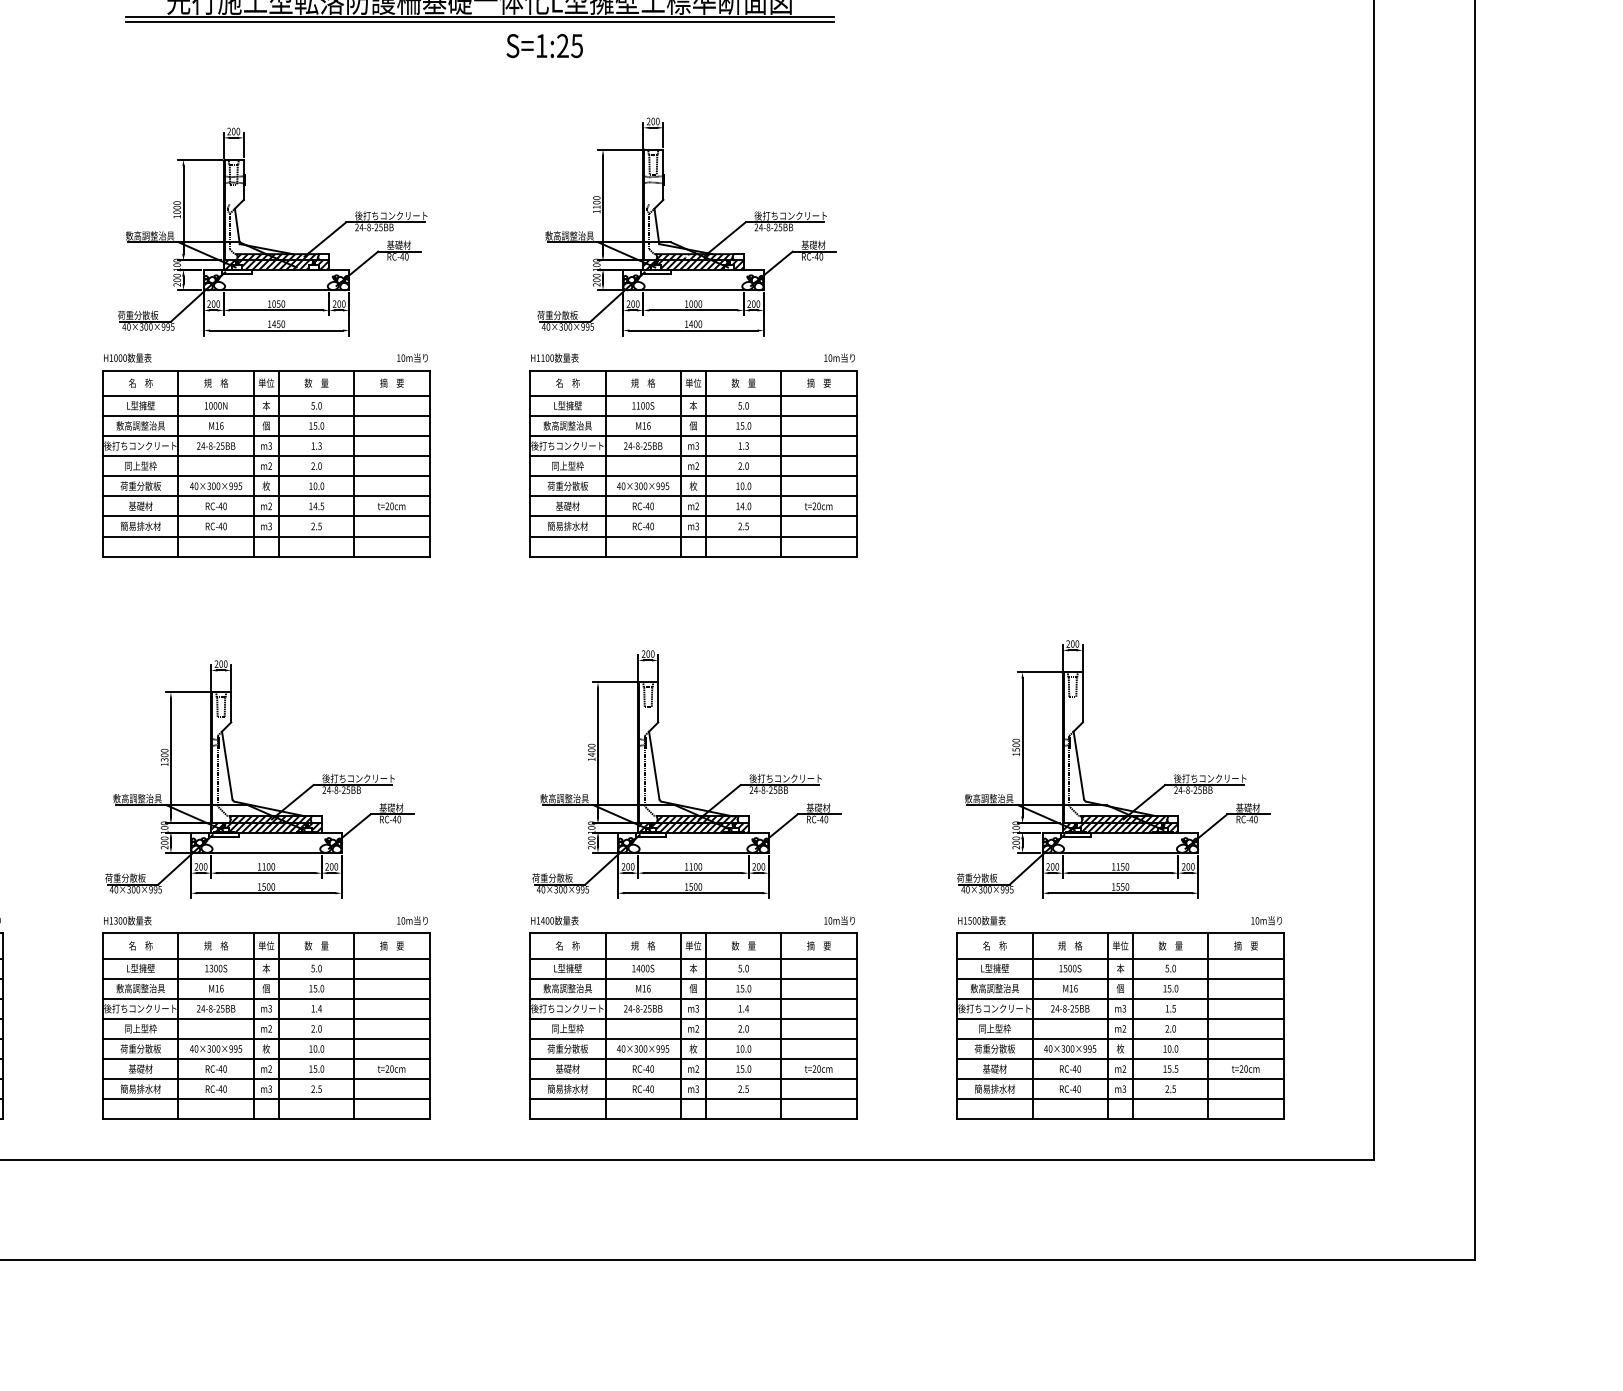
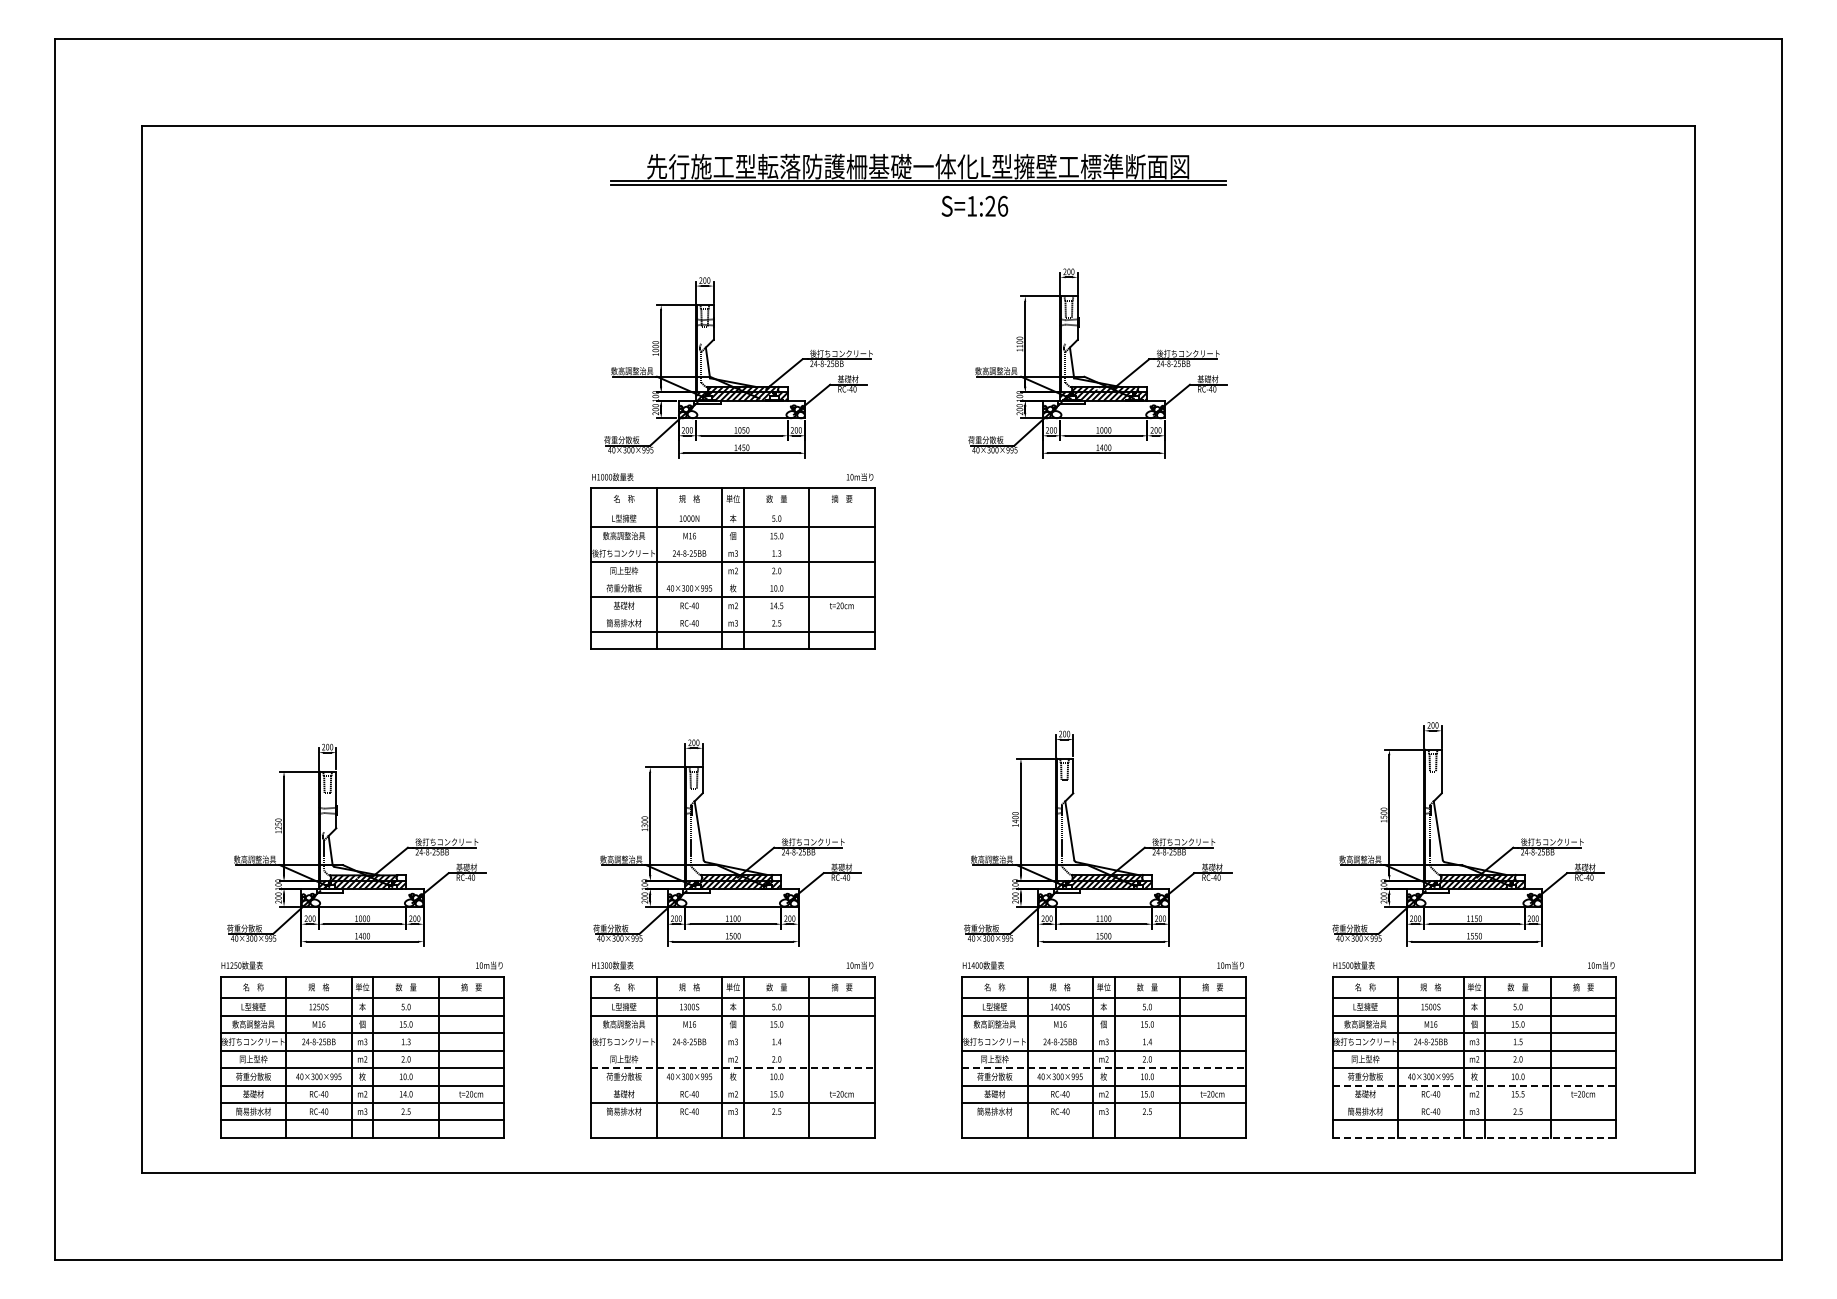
text: (576, 45) -> (1002, 205), S=1:25 -> S=1:26
line: (265, 395) -> (732, 509), removed
line: (265, 435) -> (732, 544), removed
part: (693, 455) -> (1103, 561), removed
line: (265, 475) -> (732, 579), removed
line: (265, 516) -> (732, 614), removed
line: (265, 999) -> (732, 1033), removed
line: (693, 999) -> (1103, 1033), removed
line: (265, 1018) -> (732, 1050), removed
line: (266, 1039) -> (733, 1068), solid -> dashed
line: (693, 1039) -> (1103, 1068), solid -> dashed
line: (265, 1058) -> (732, 1085), removed
line: (1120, 1058) -> (1474, 1085), solid -> dashed
line: (1120, 1078) -> (1474, 1102), removed
line: (265, 1099) -> (732, 1120), removed
line: (693, 1099) -> (1103, 1120), removed
line: (1120, 1118) -> (1474, 1137), solid -> dashed

